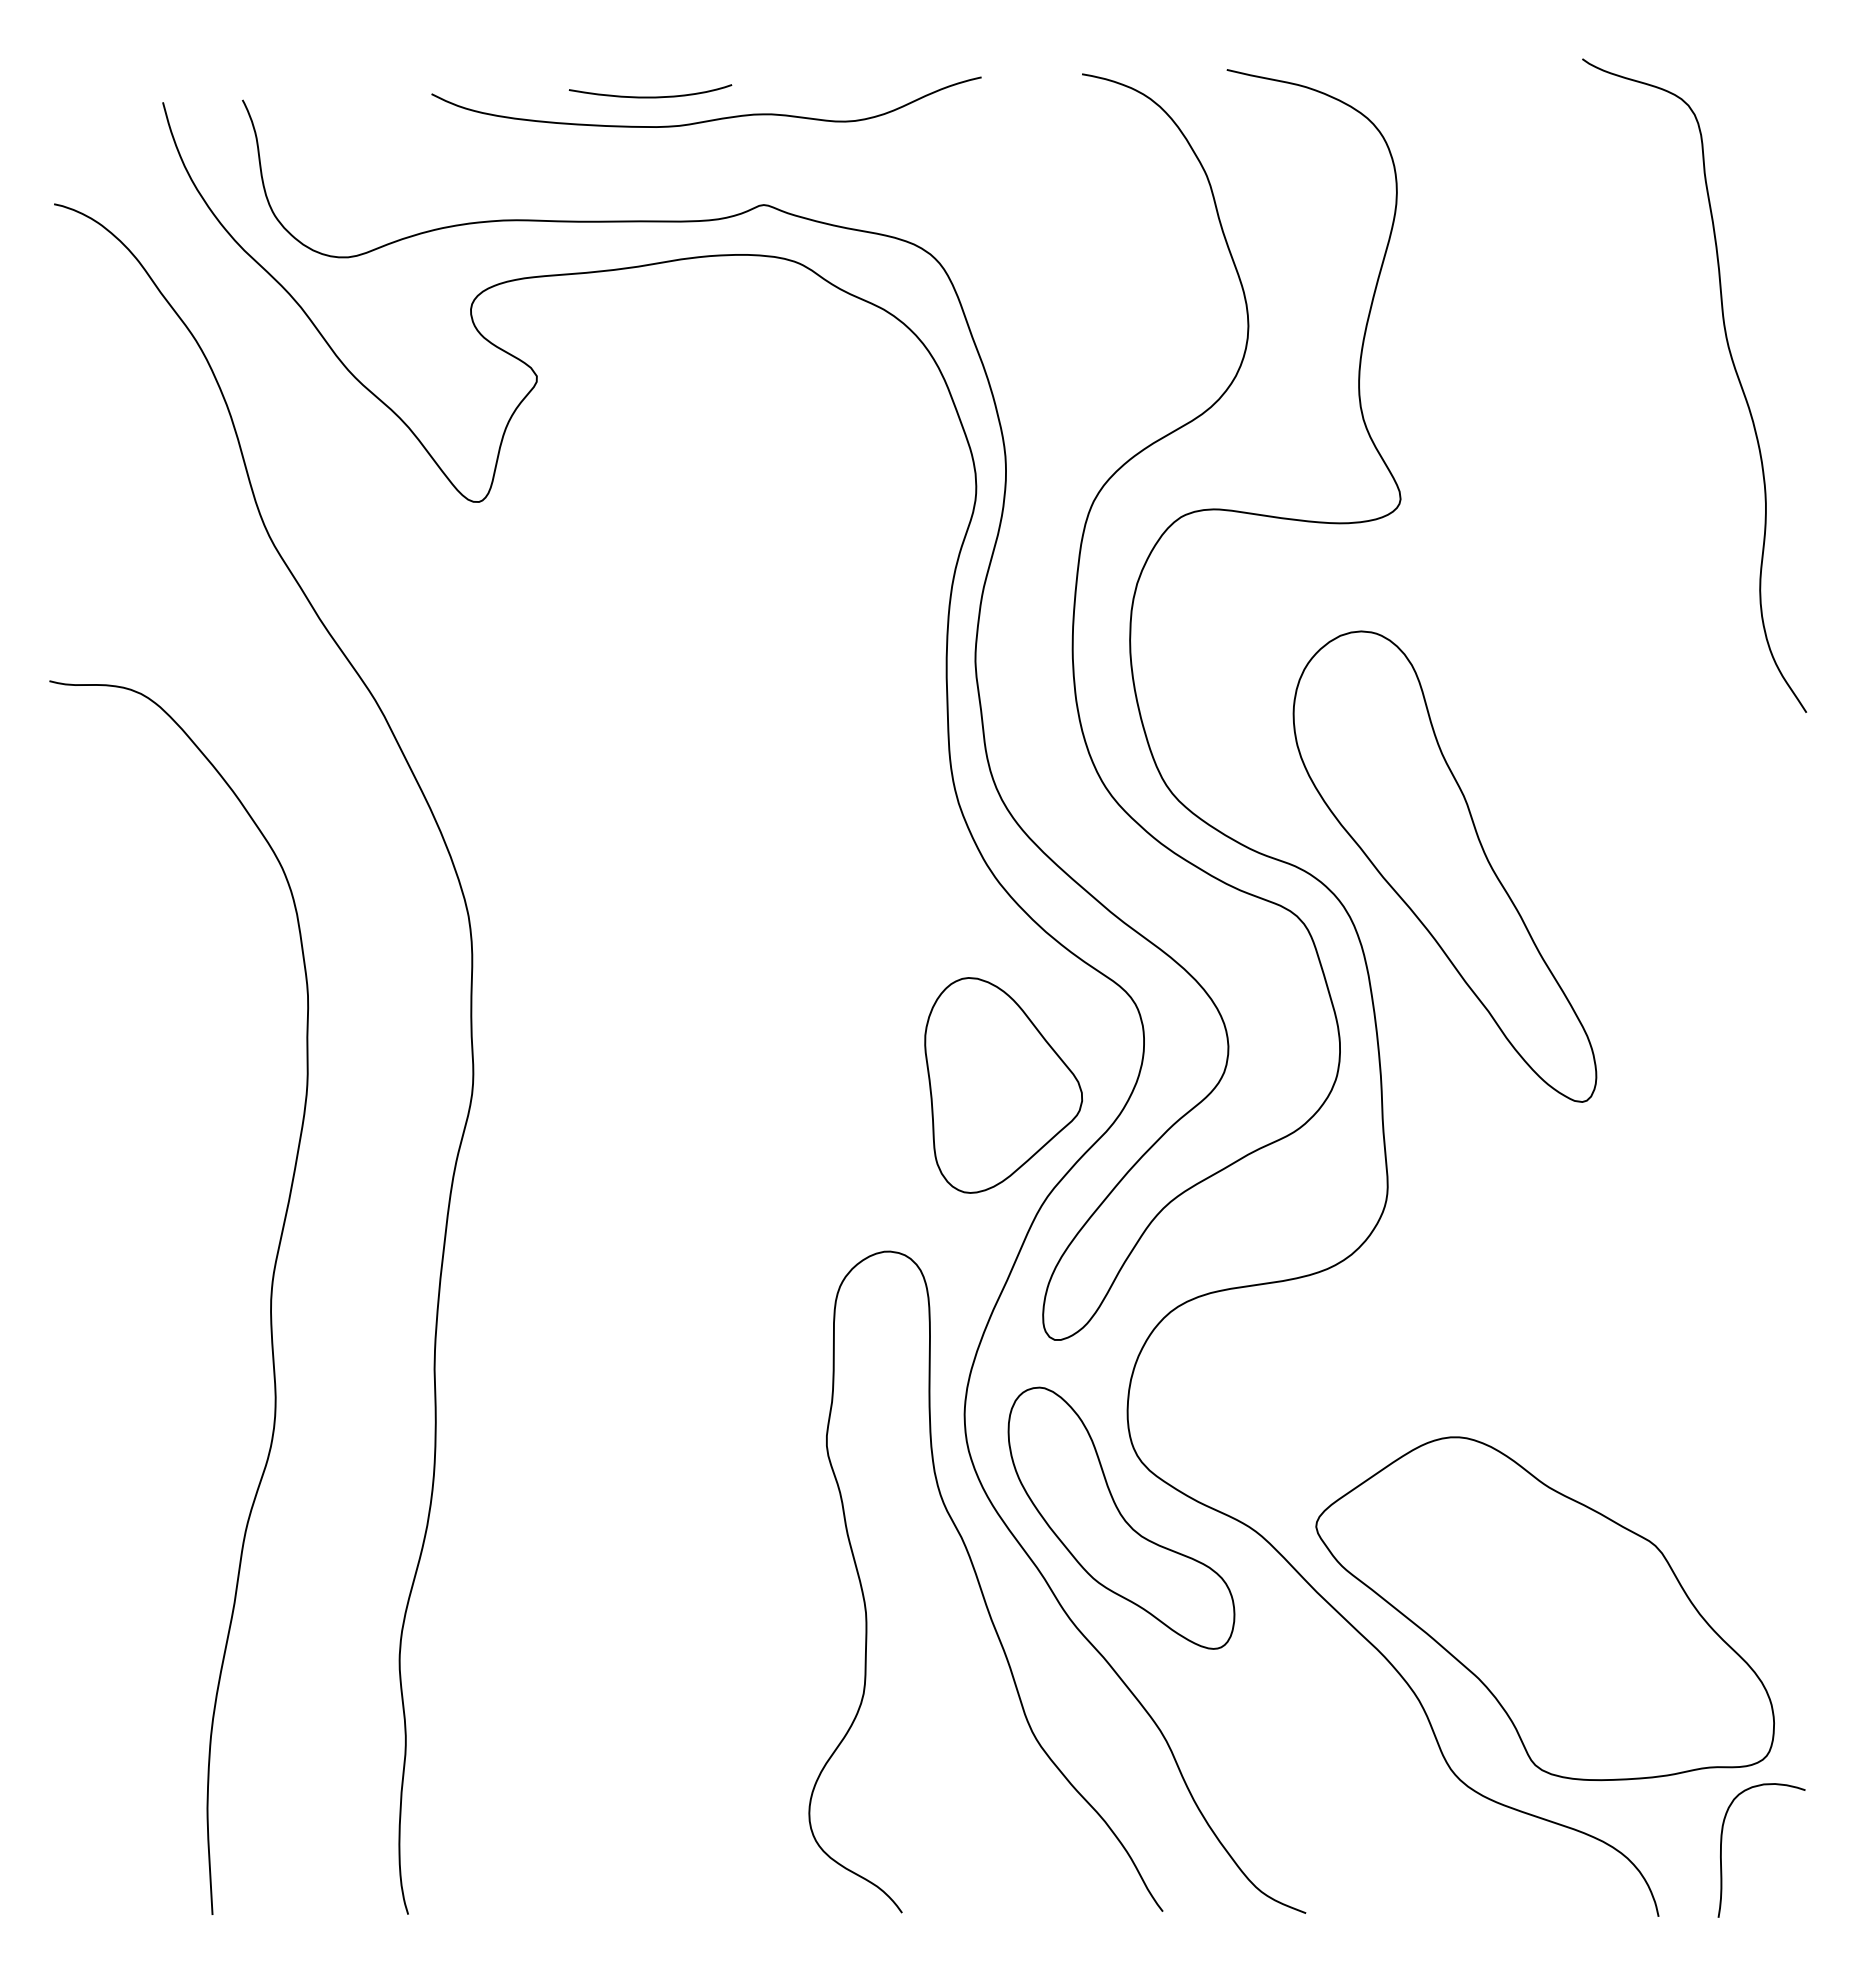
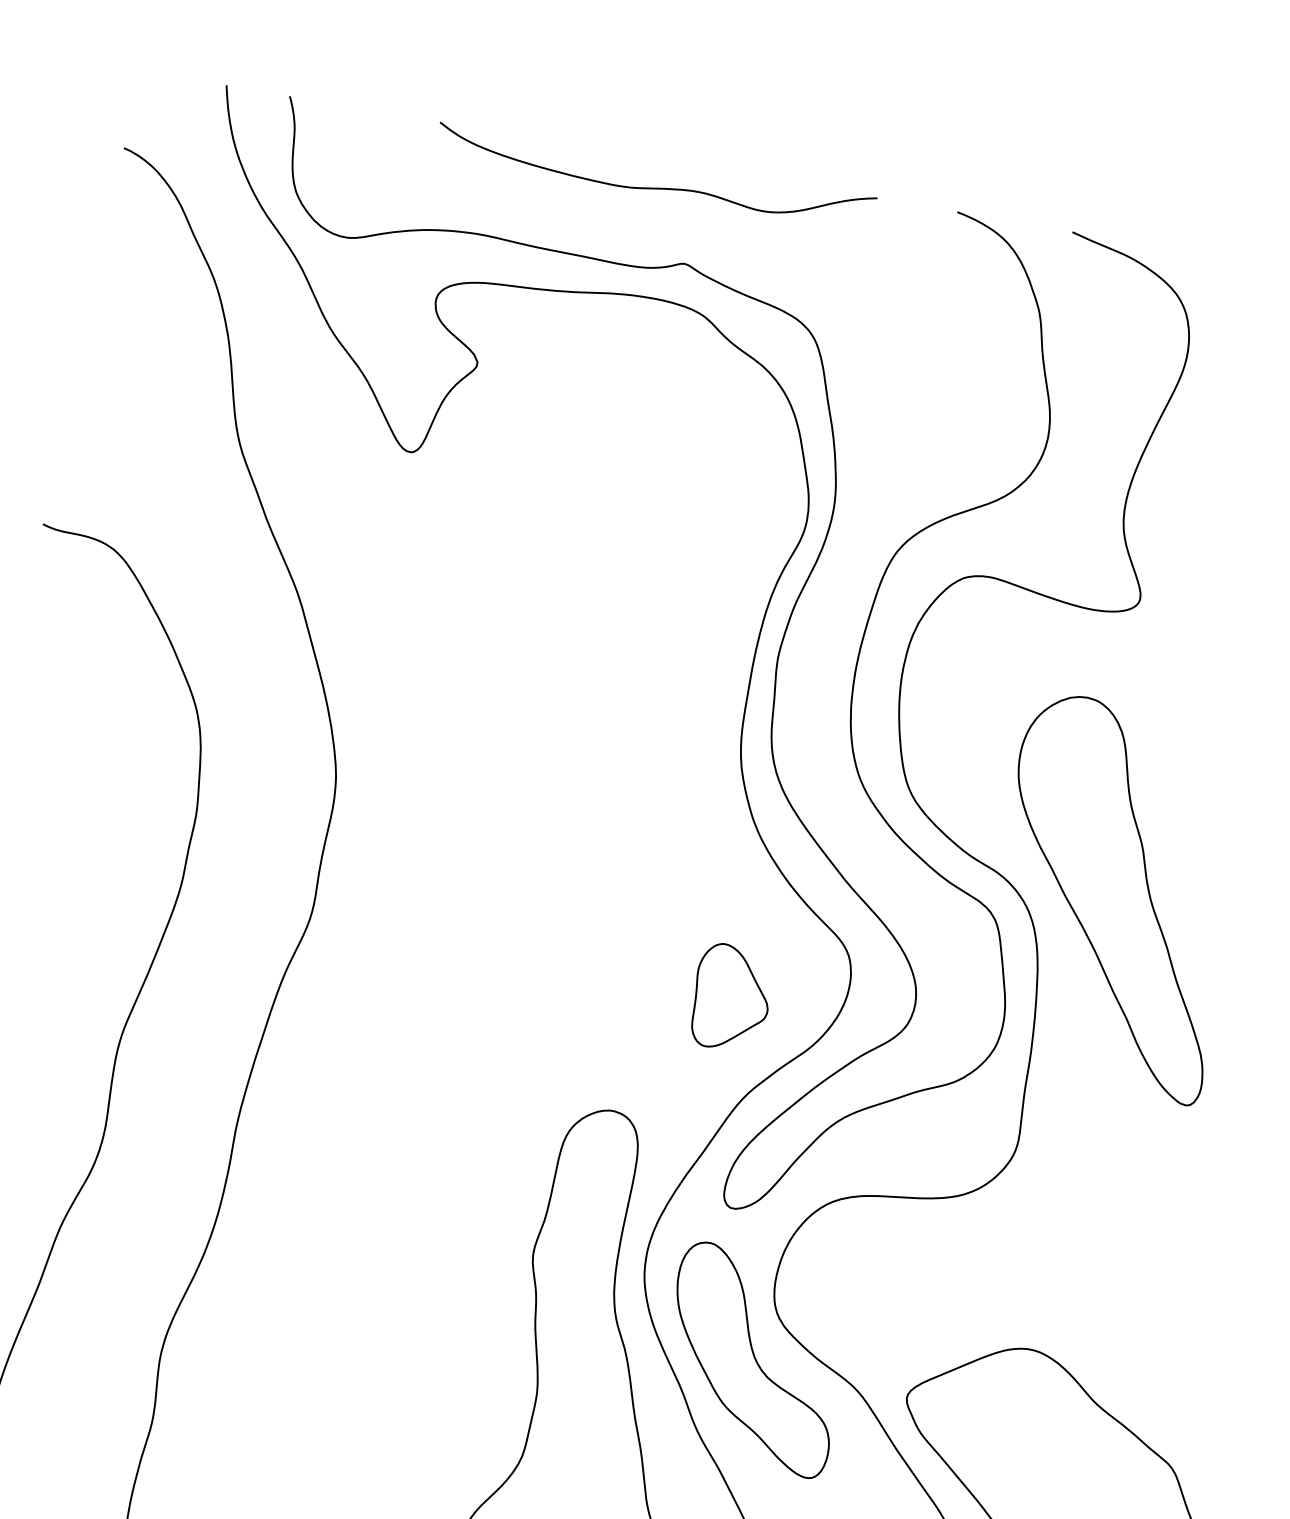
curve: (650, 96) -> (612, 159), removed
part: (1003, 1085) -> (731, 998), size x0.6

